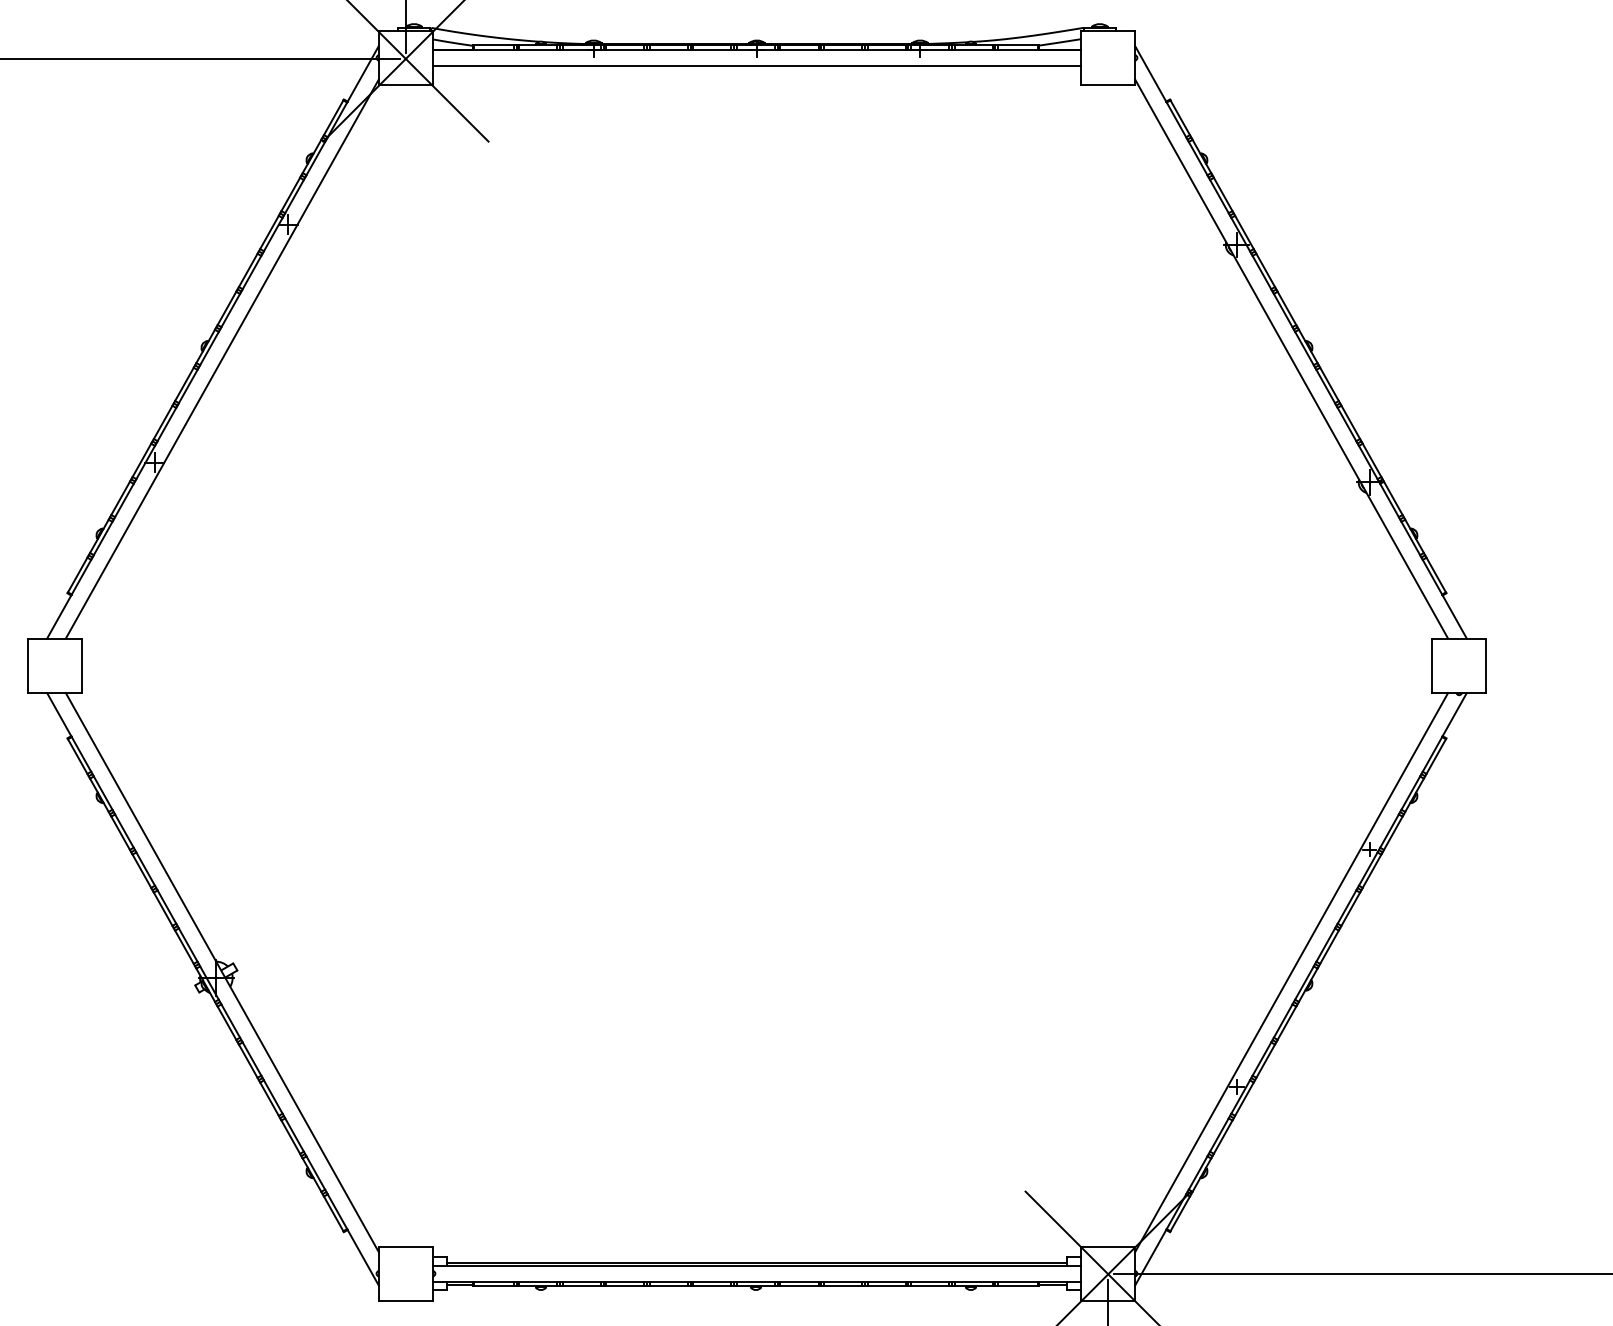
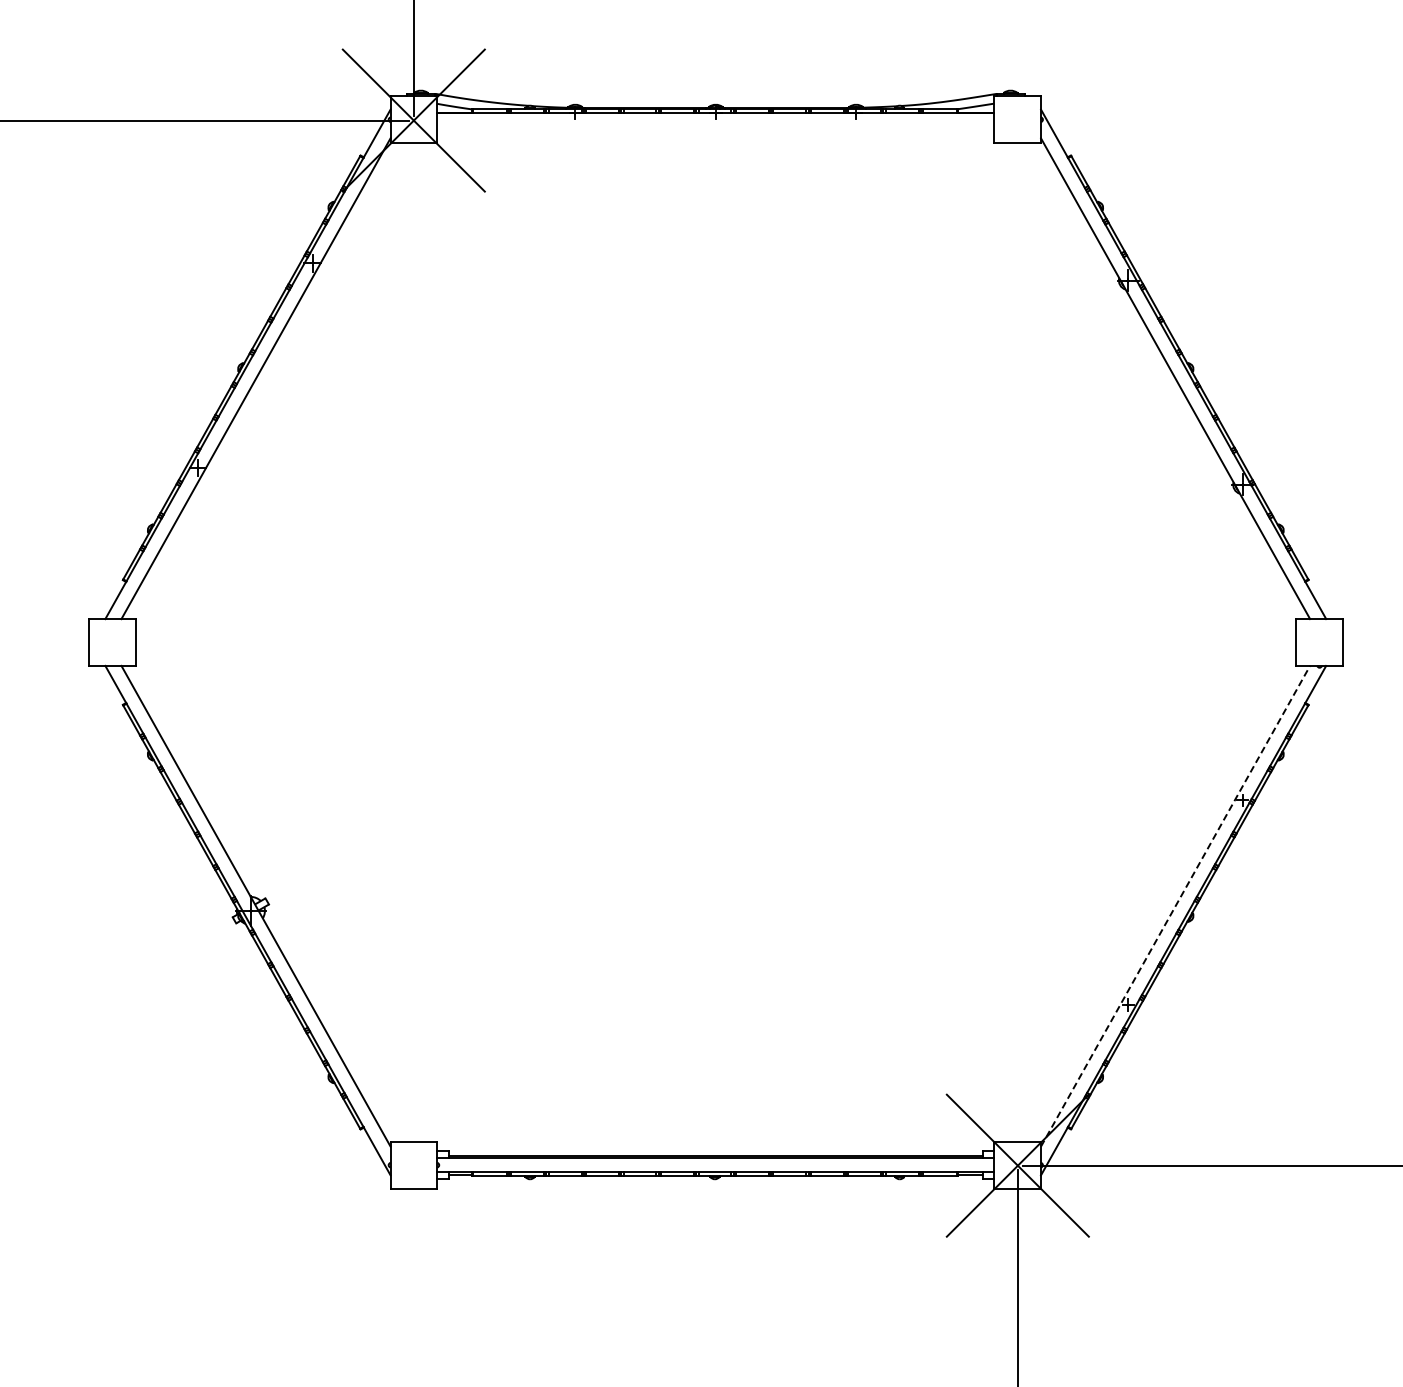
line: (756, 65) -> (715, 126), removed
line: (1291, 971) -> (1175, 905), solid -> dashed

